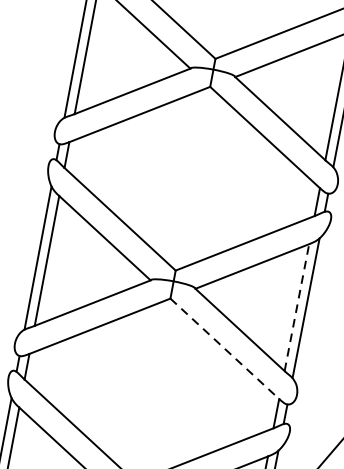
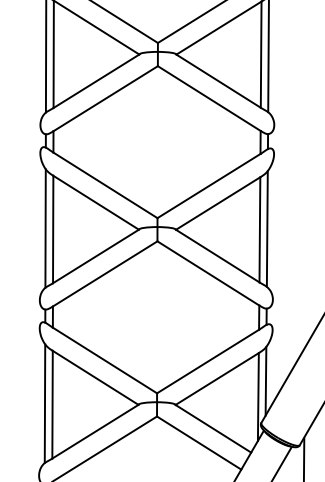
line: (296, 307) -> (259, 229), dashed -> solid
line: (224, 348) -> (208, 273), dashed -> solid

